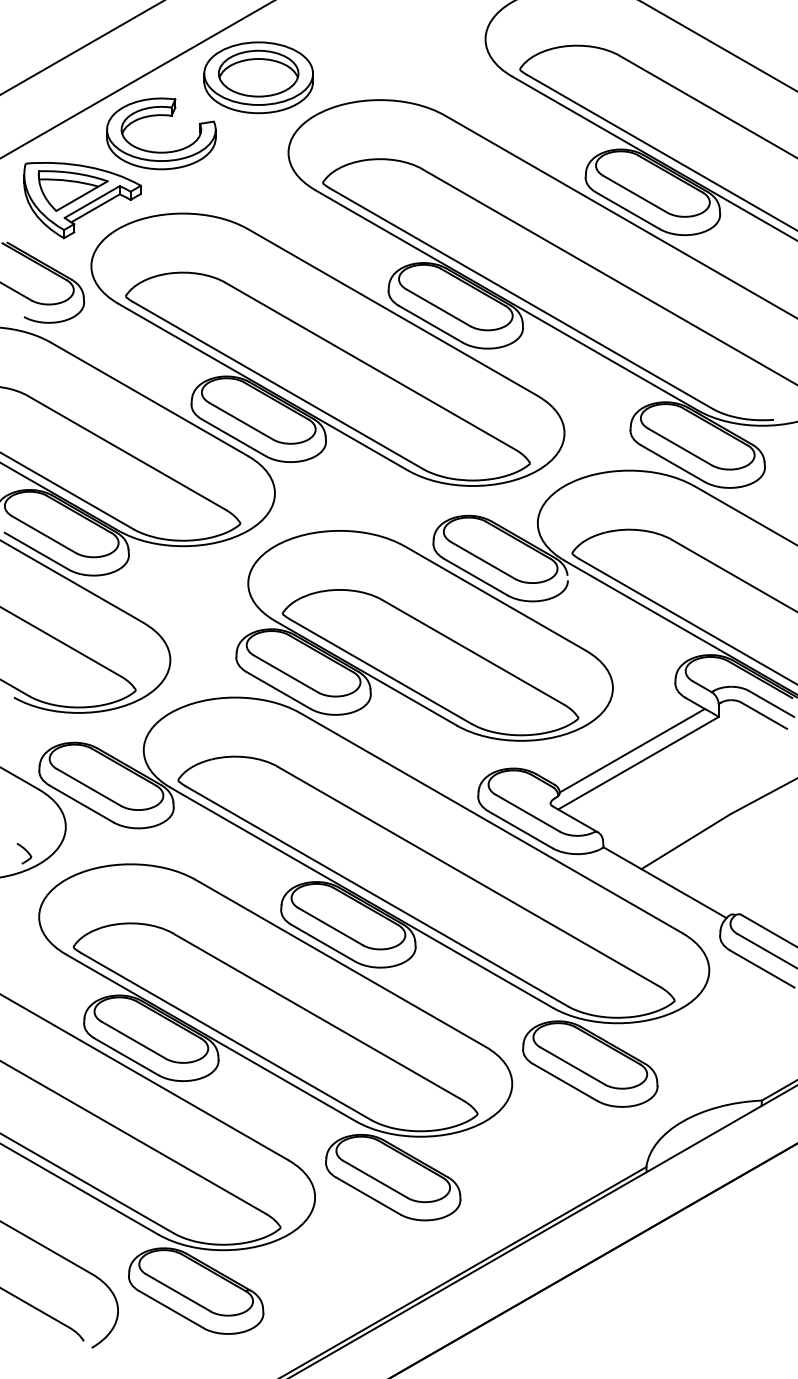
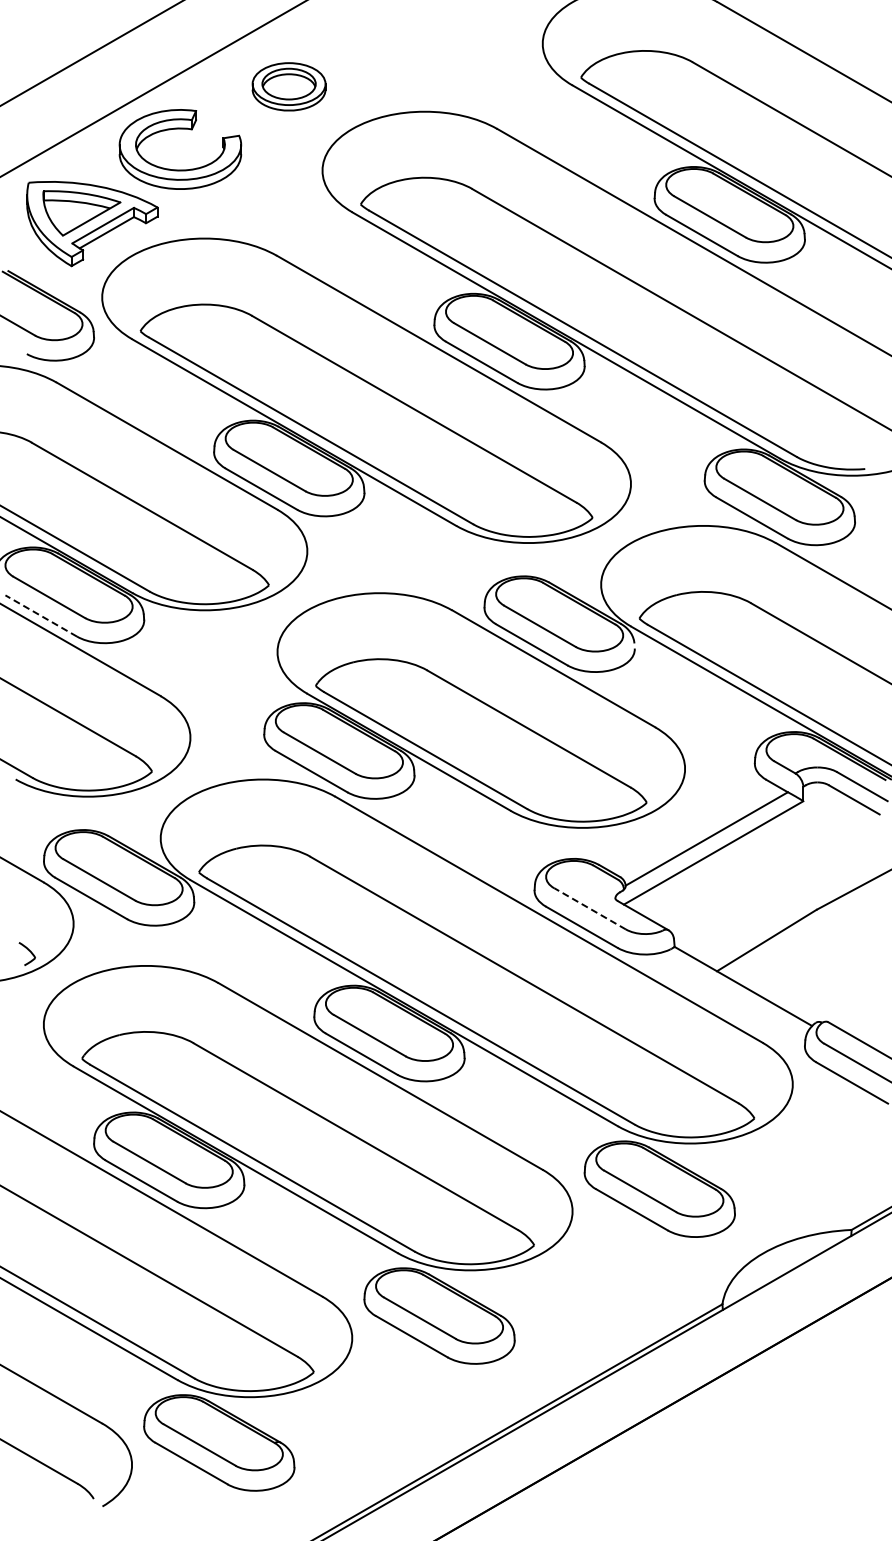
part: (258, 77) -> (288, 86), size x0.6
line: (36, 550) -> (40, 615), solid -> dashed
line: (527, 812) -> (589, 908), solid -> dashed

